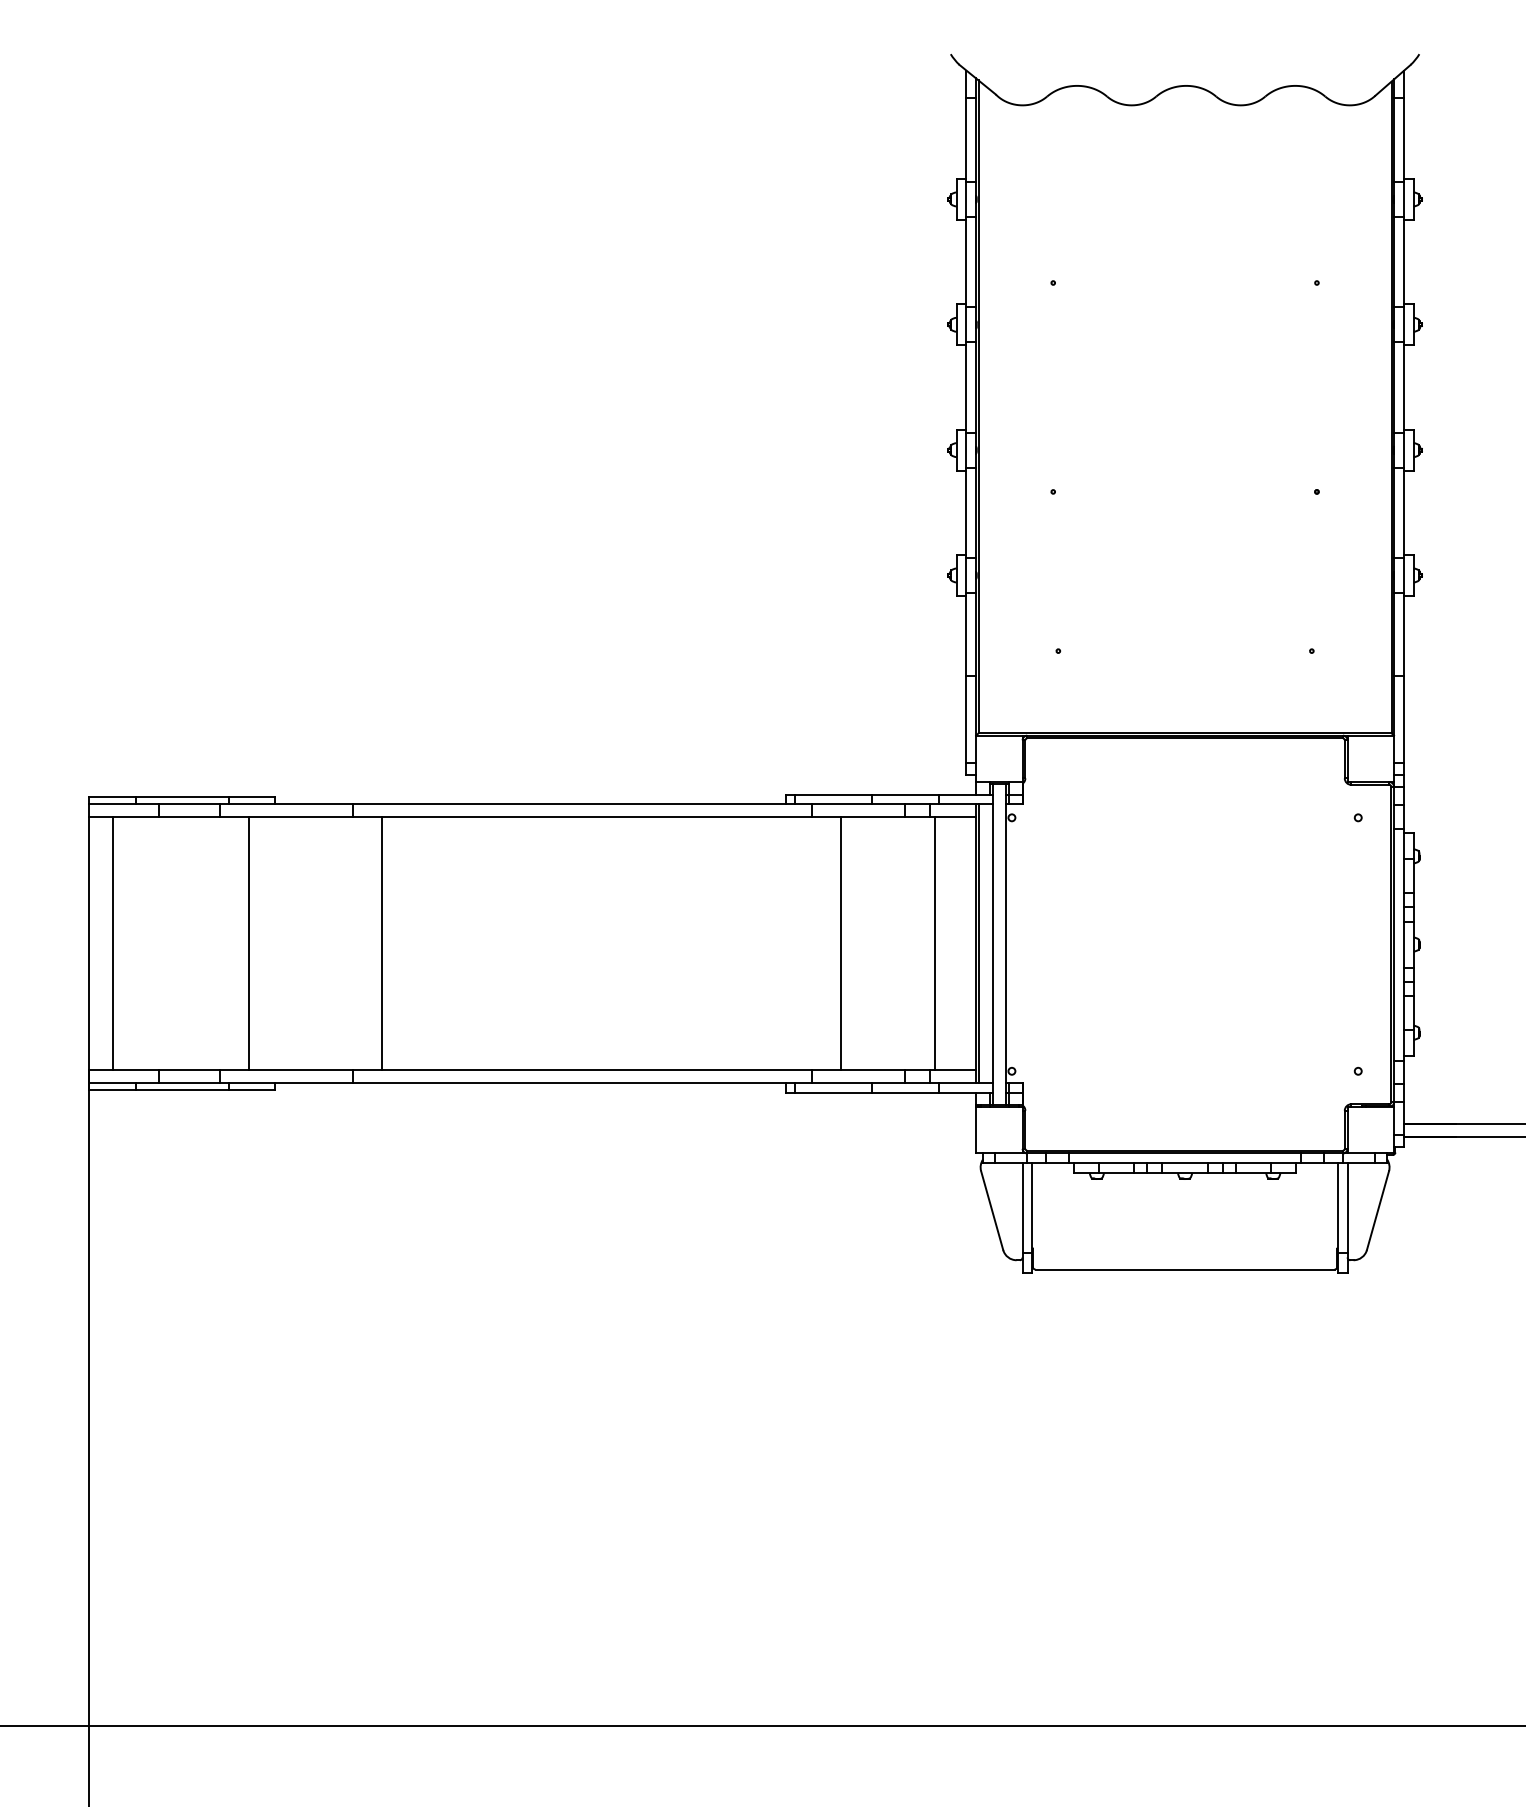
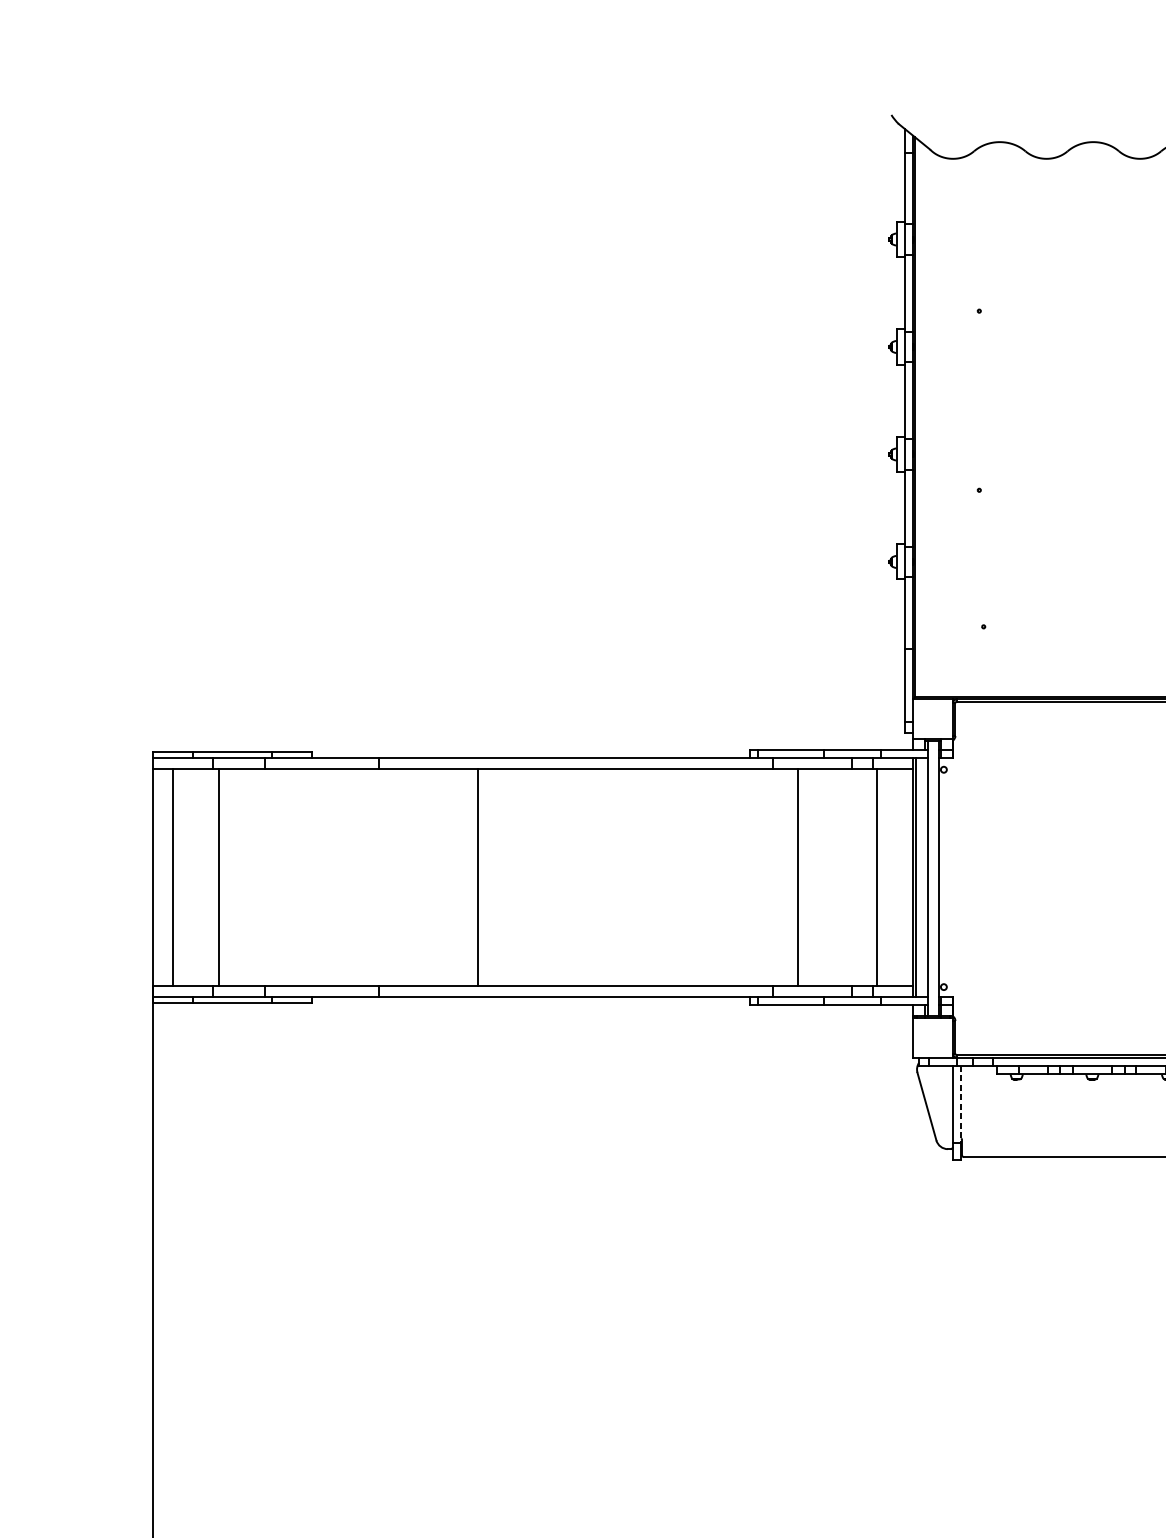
line: (249, 943) -> (219, 877), moved
line: (382, 943) -> (478, 877), moved
line: (1032, 1208) -> (961, 1104), solid -> dashed

